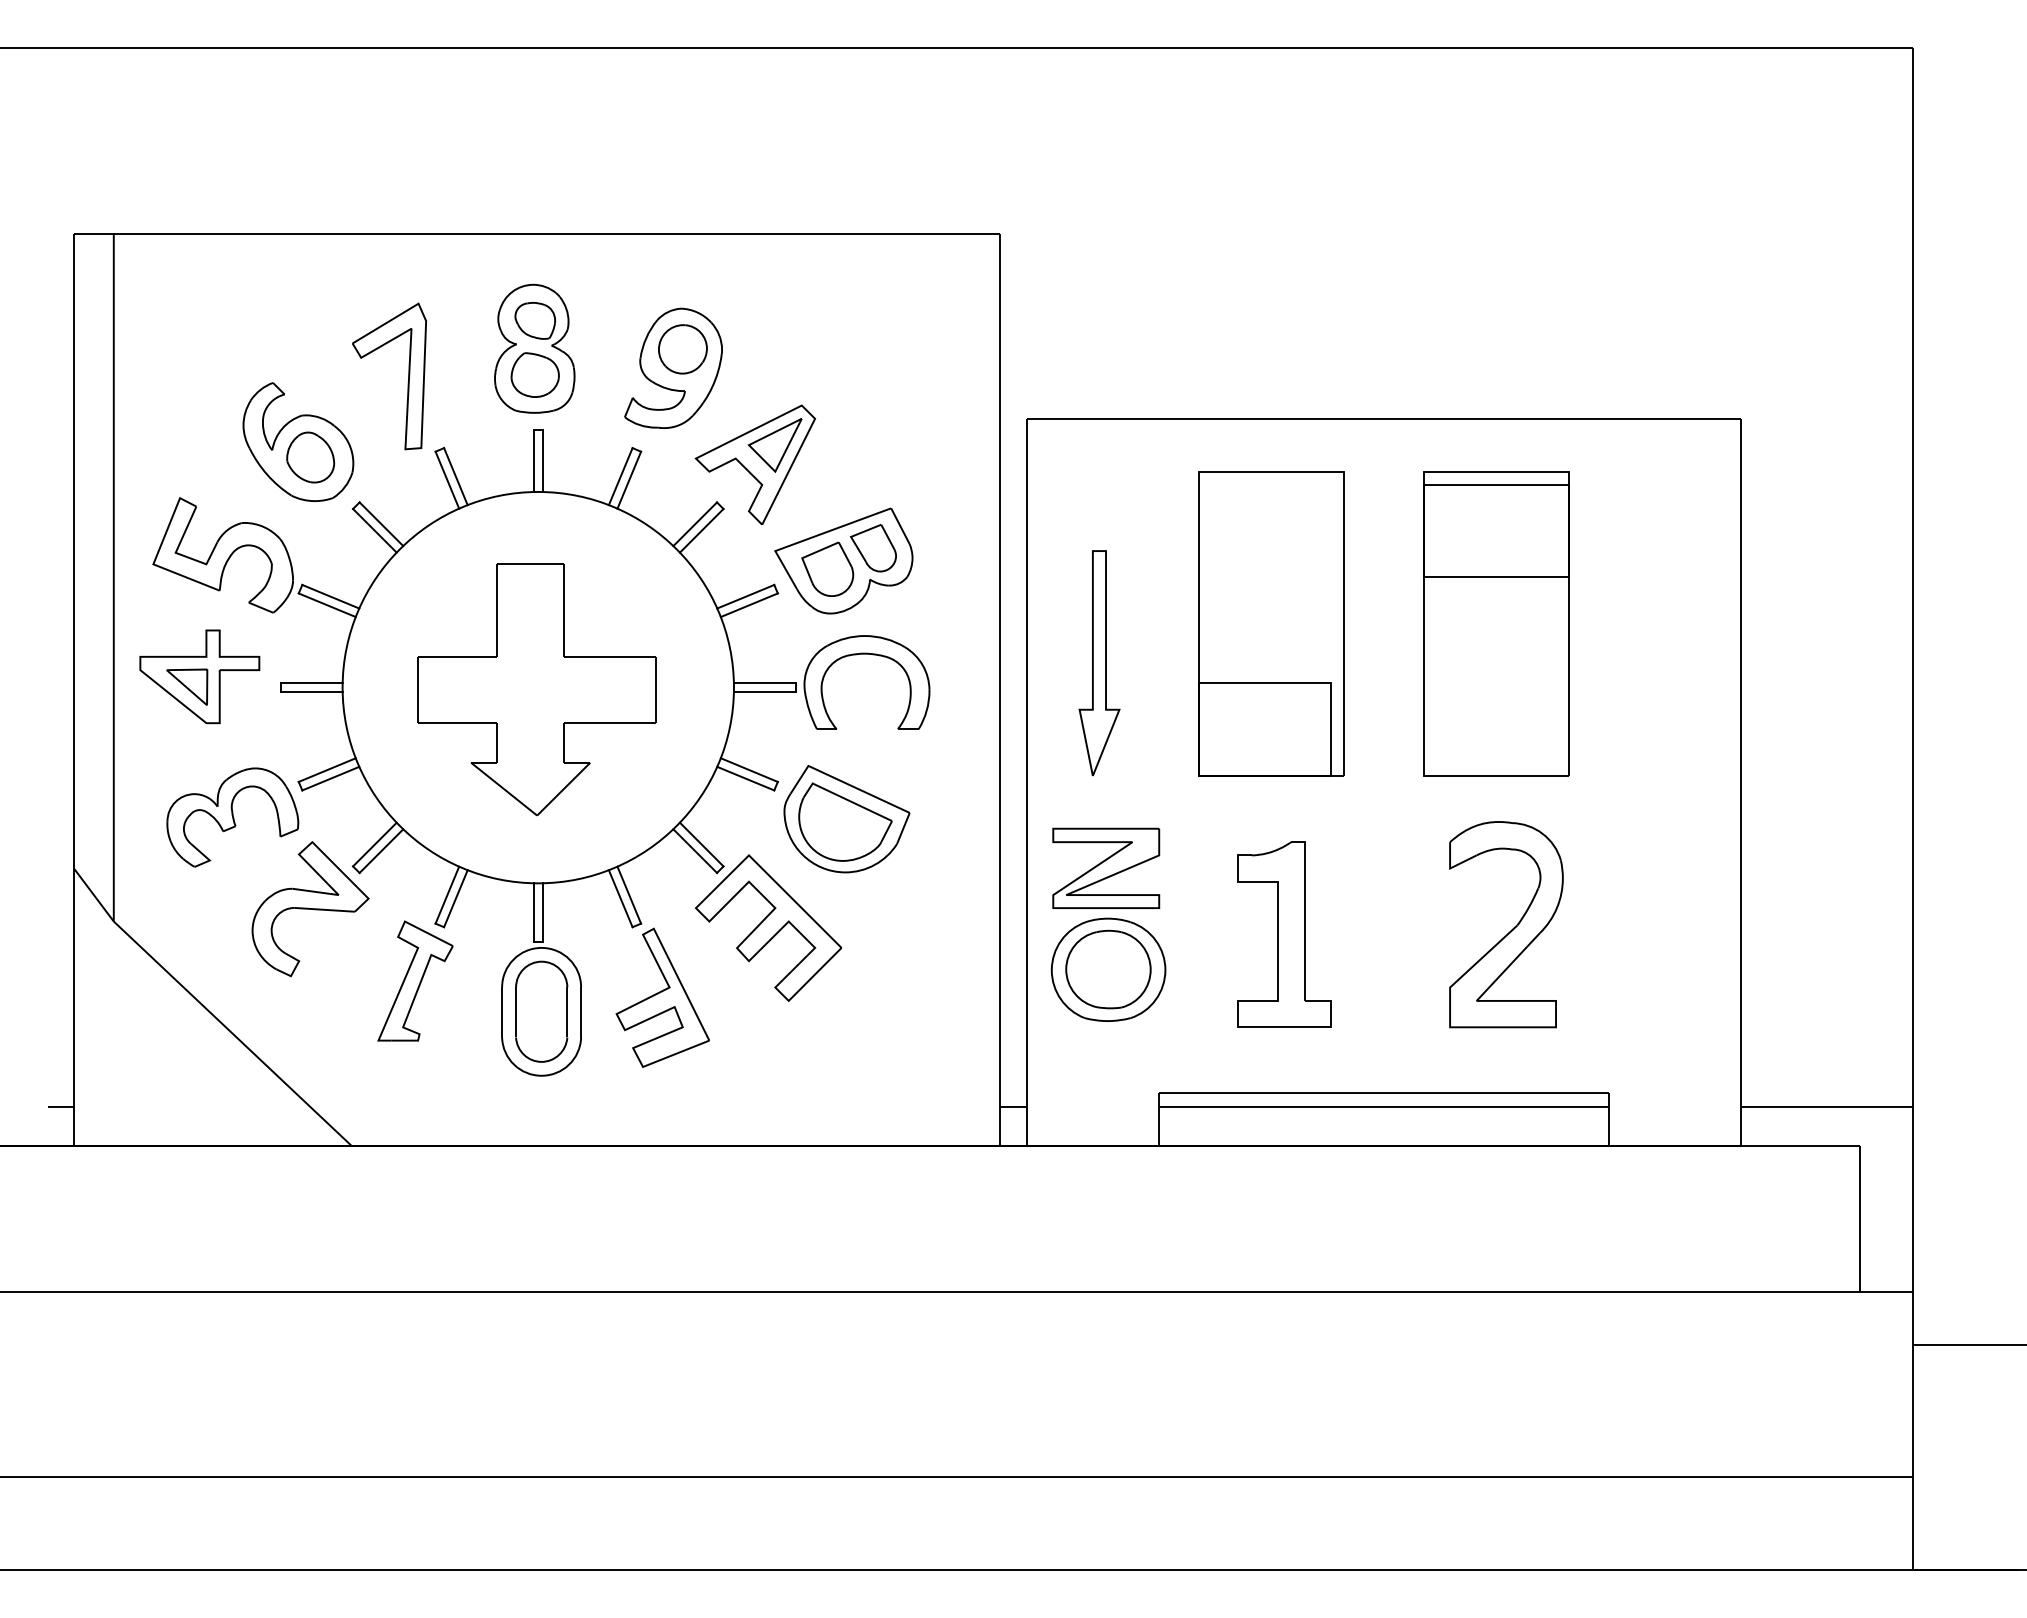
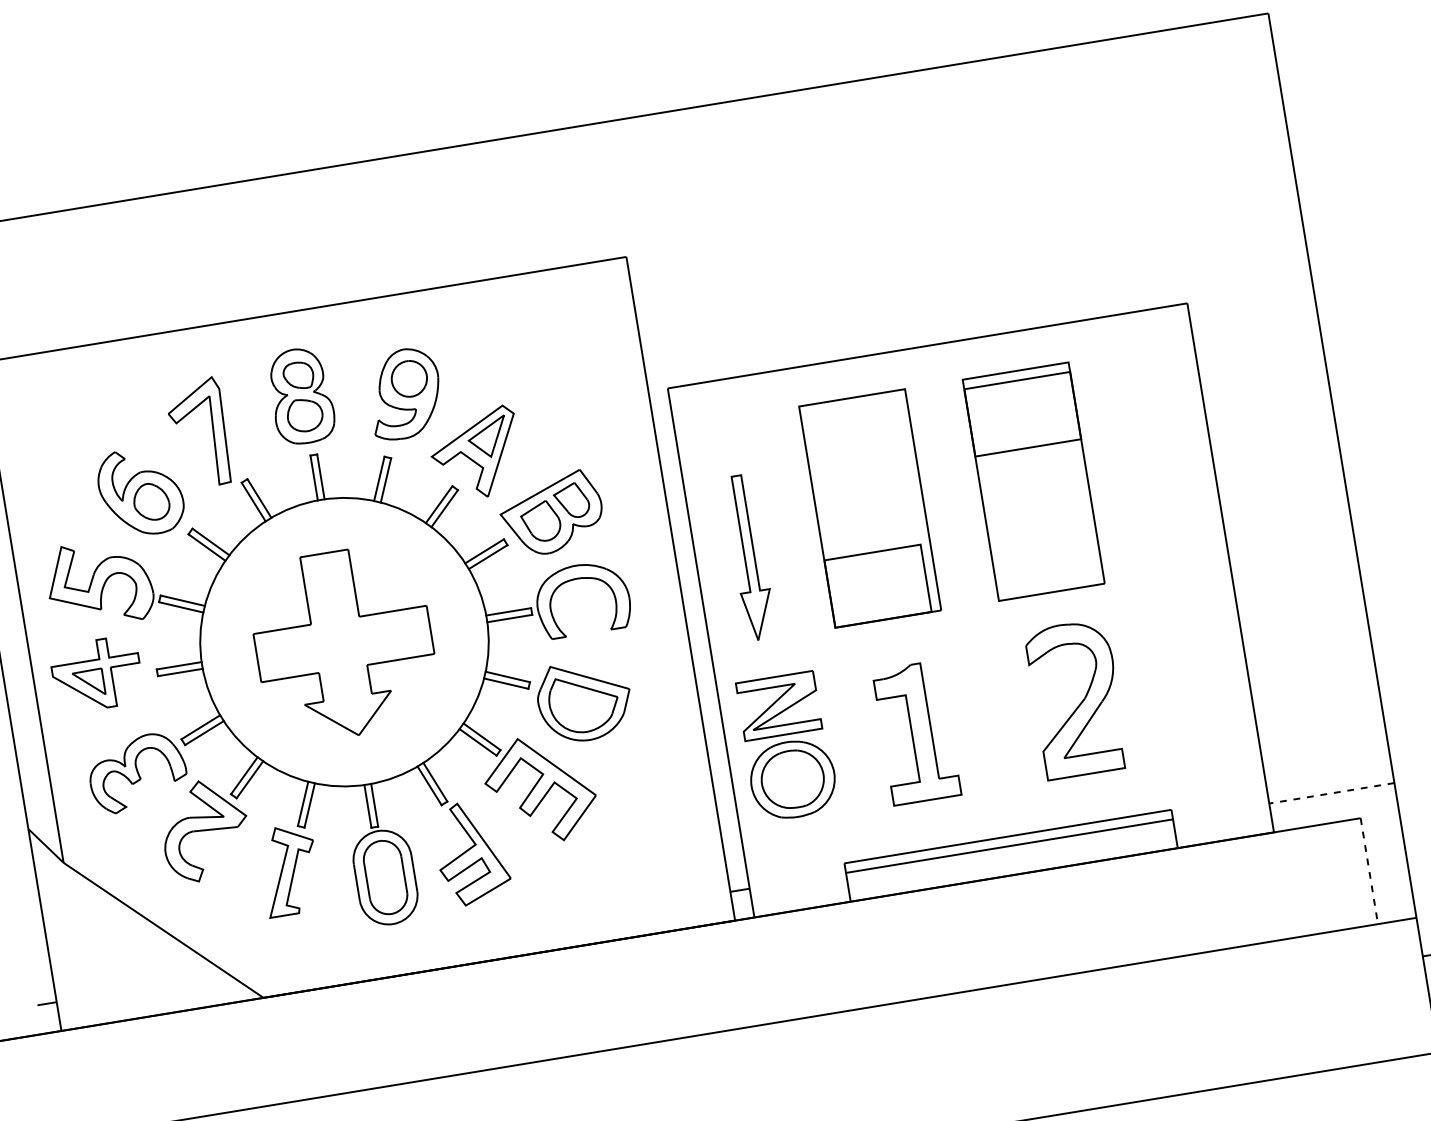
line: (1826, 1106) -> (1331, 793), solid -> dashed
line: (1860, 1219) -> (1369, 871), solid -> dashed

